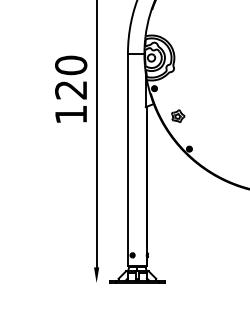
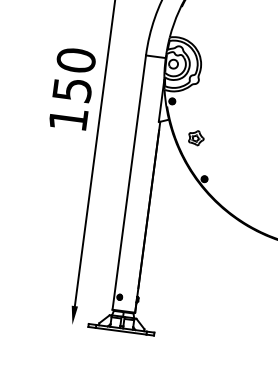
text: (71, 90) -> (72, 90), 120 -> 150

